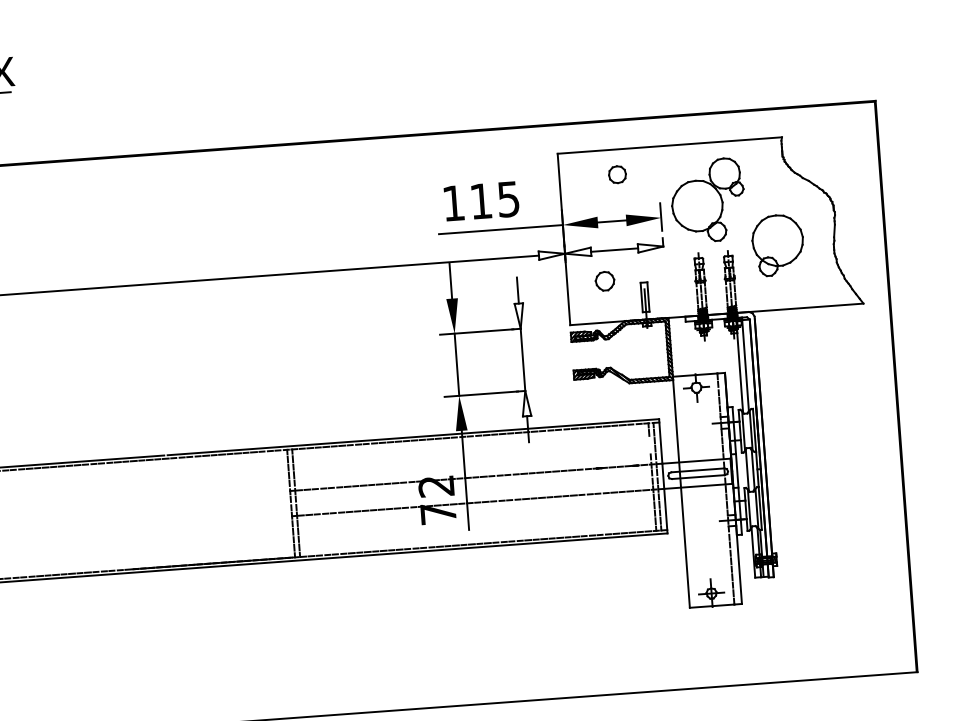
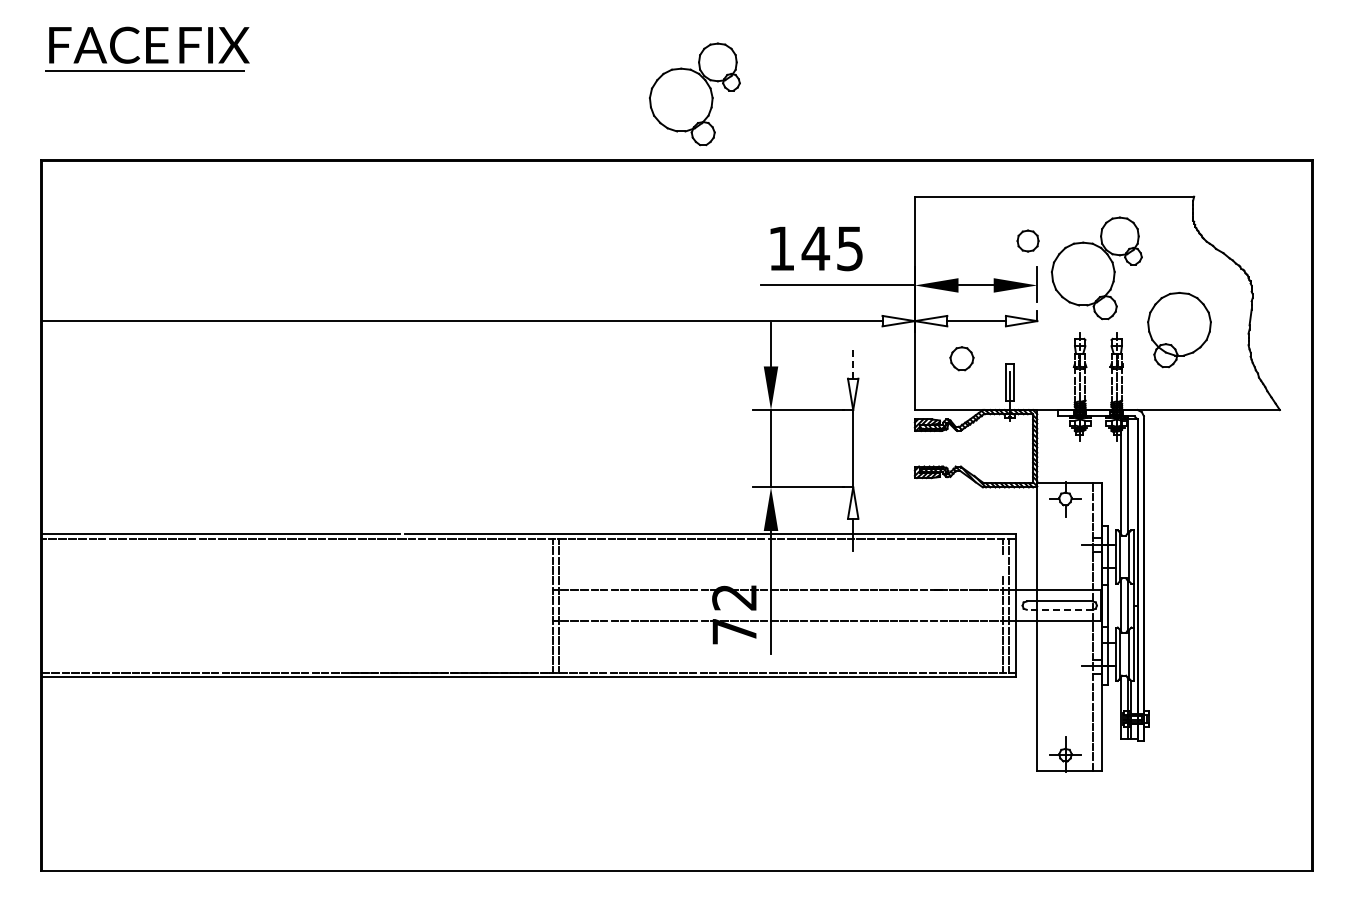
part: (374, 84) -> (694, 94), added
part: (617, 174) -> (1027, 240), moved
text: (480, 201) -> (815, 248), 115 -> 145
line: (518, 289) -> (853, 361), solid -> dashed
line: (698, 476) -> (1059, 609), solid -> dashed

